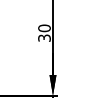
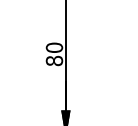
text: (44, 37) -> (54, 60), 30 -> 80

